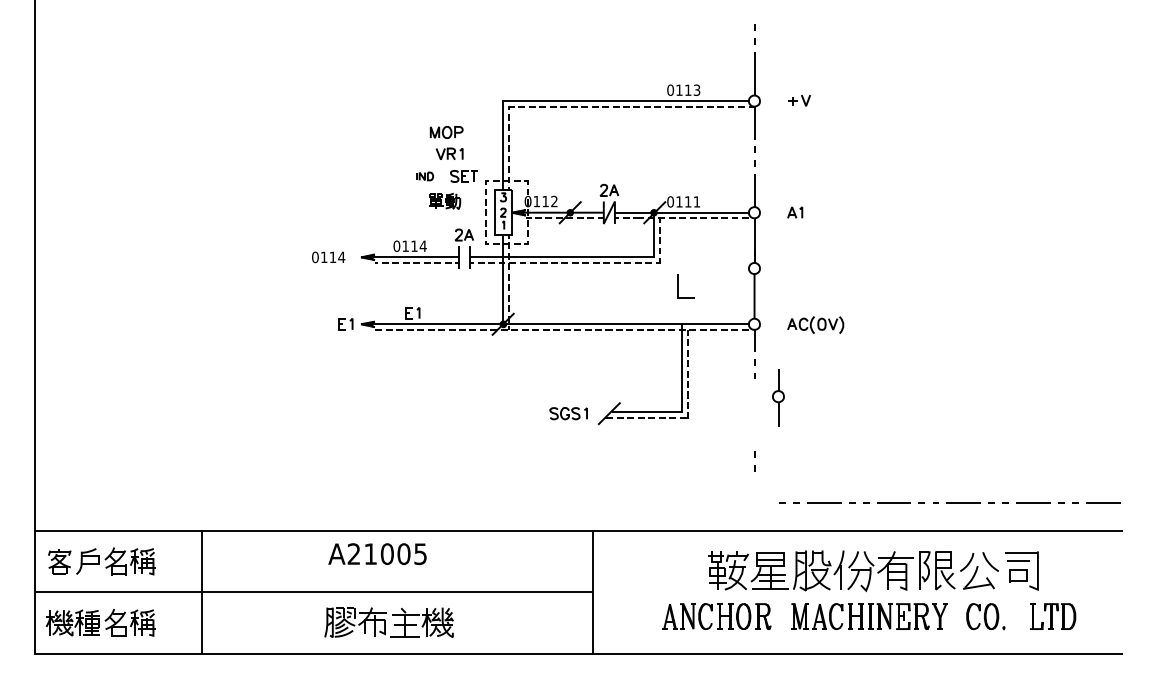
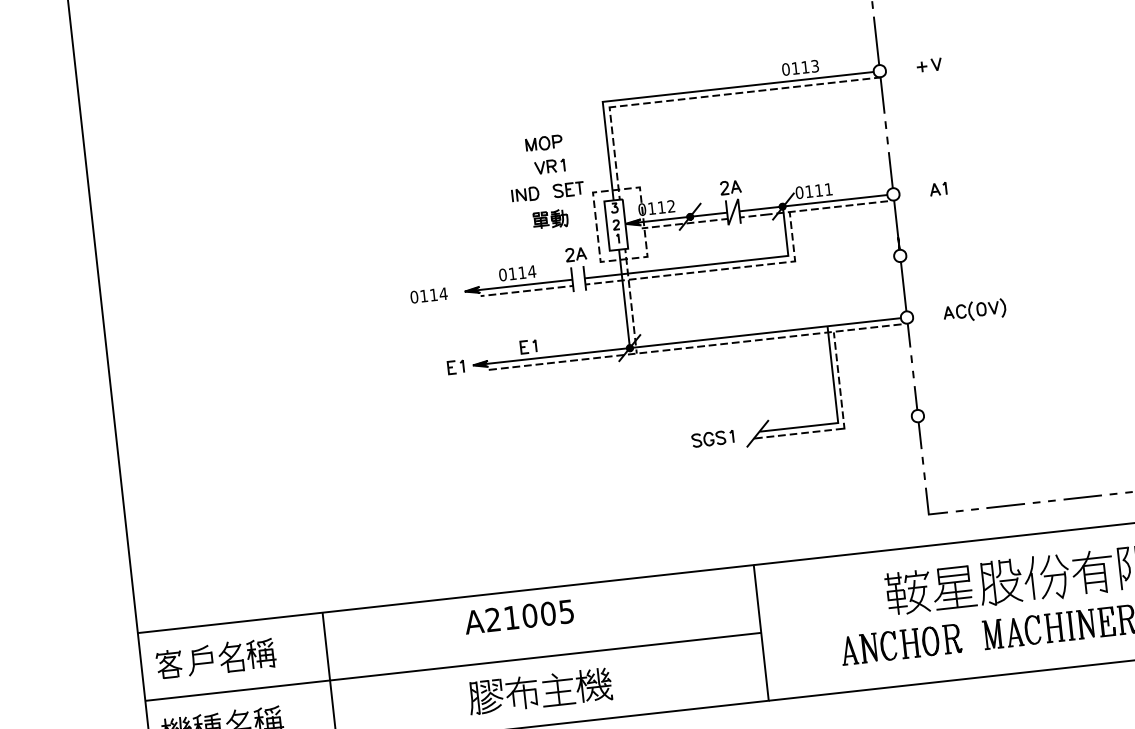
part: (424, 176) -> (524, 194), size x1.43
line: (678, 286) -> (928, 501), moved
part: (778, 397) -> (918, 417), moved

